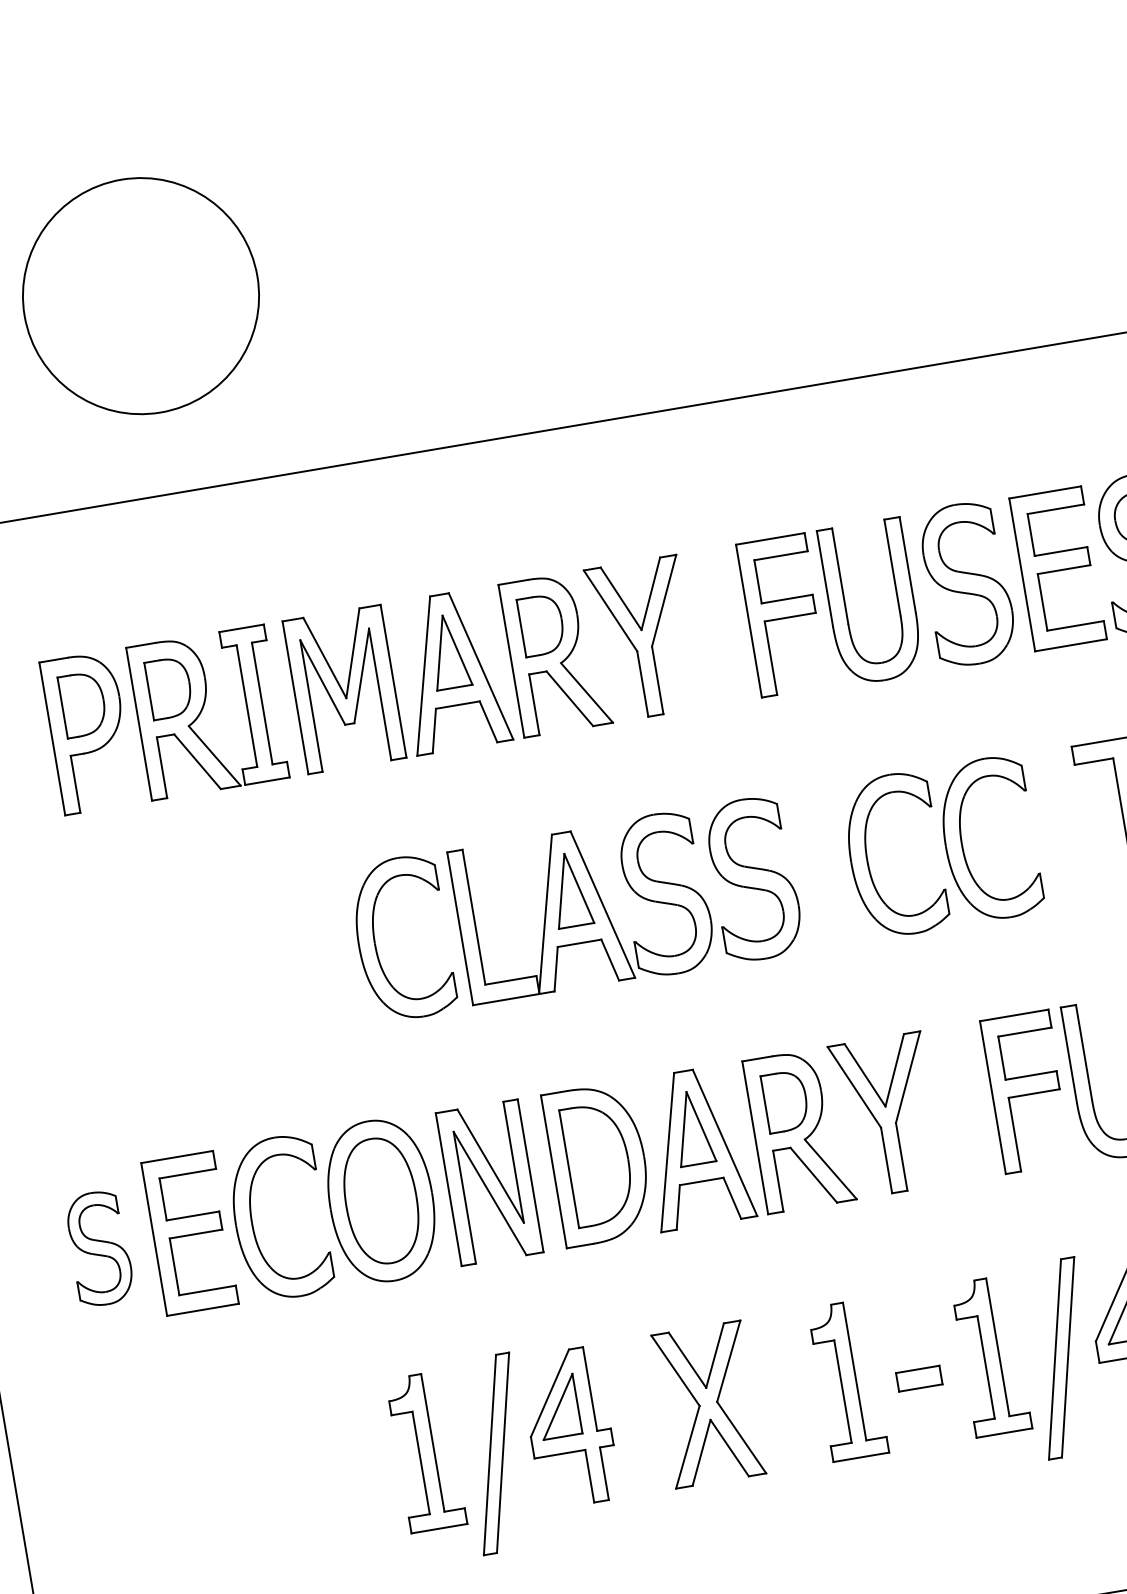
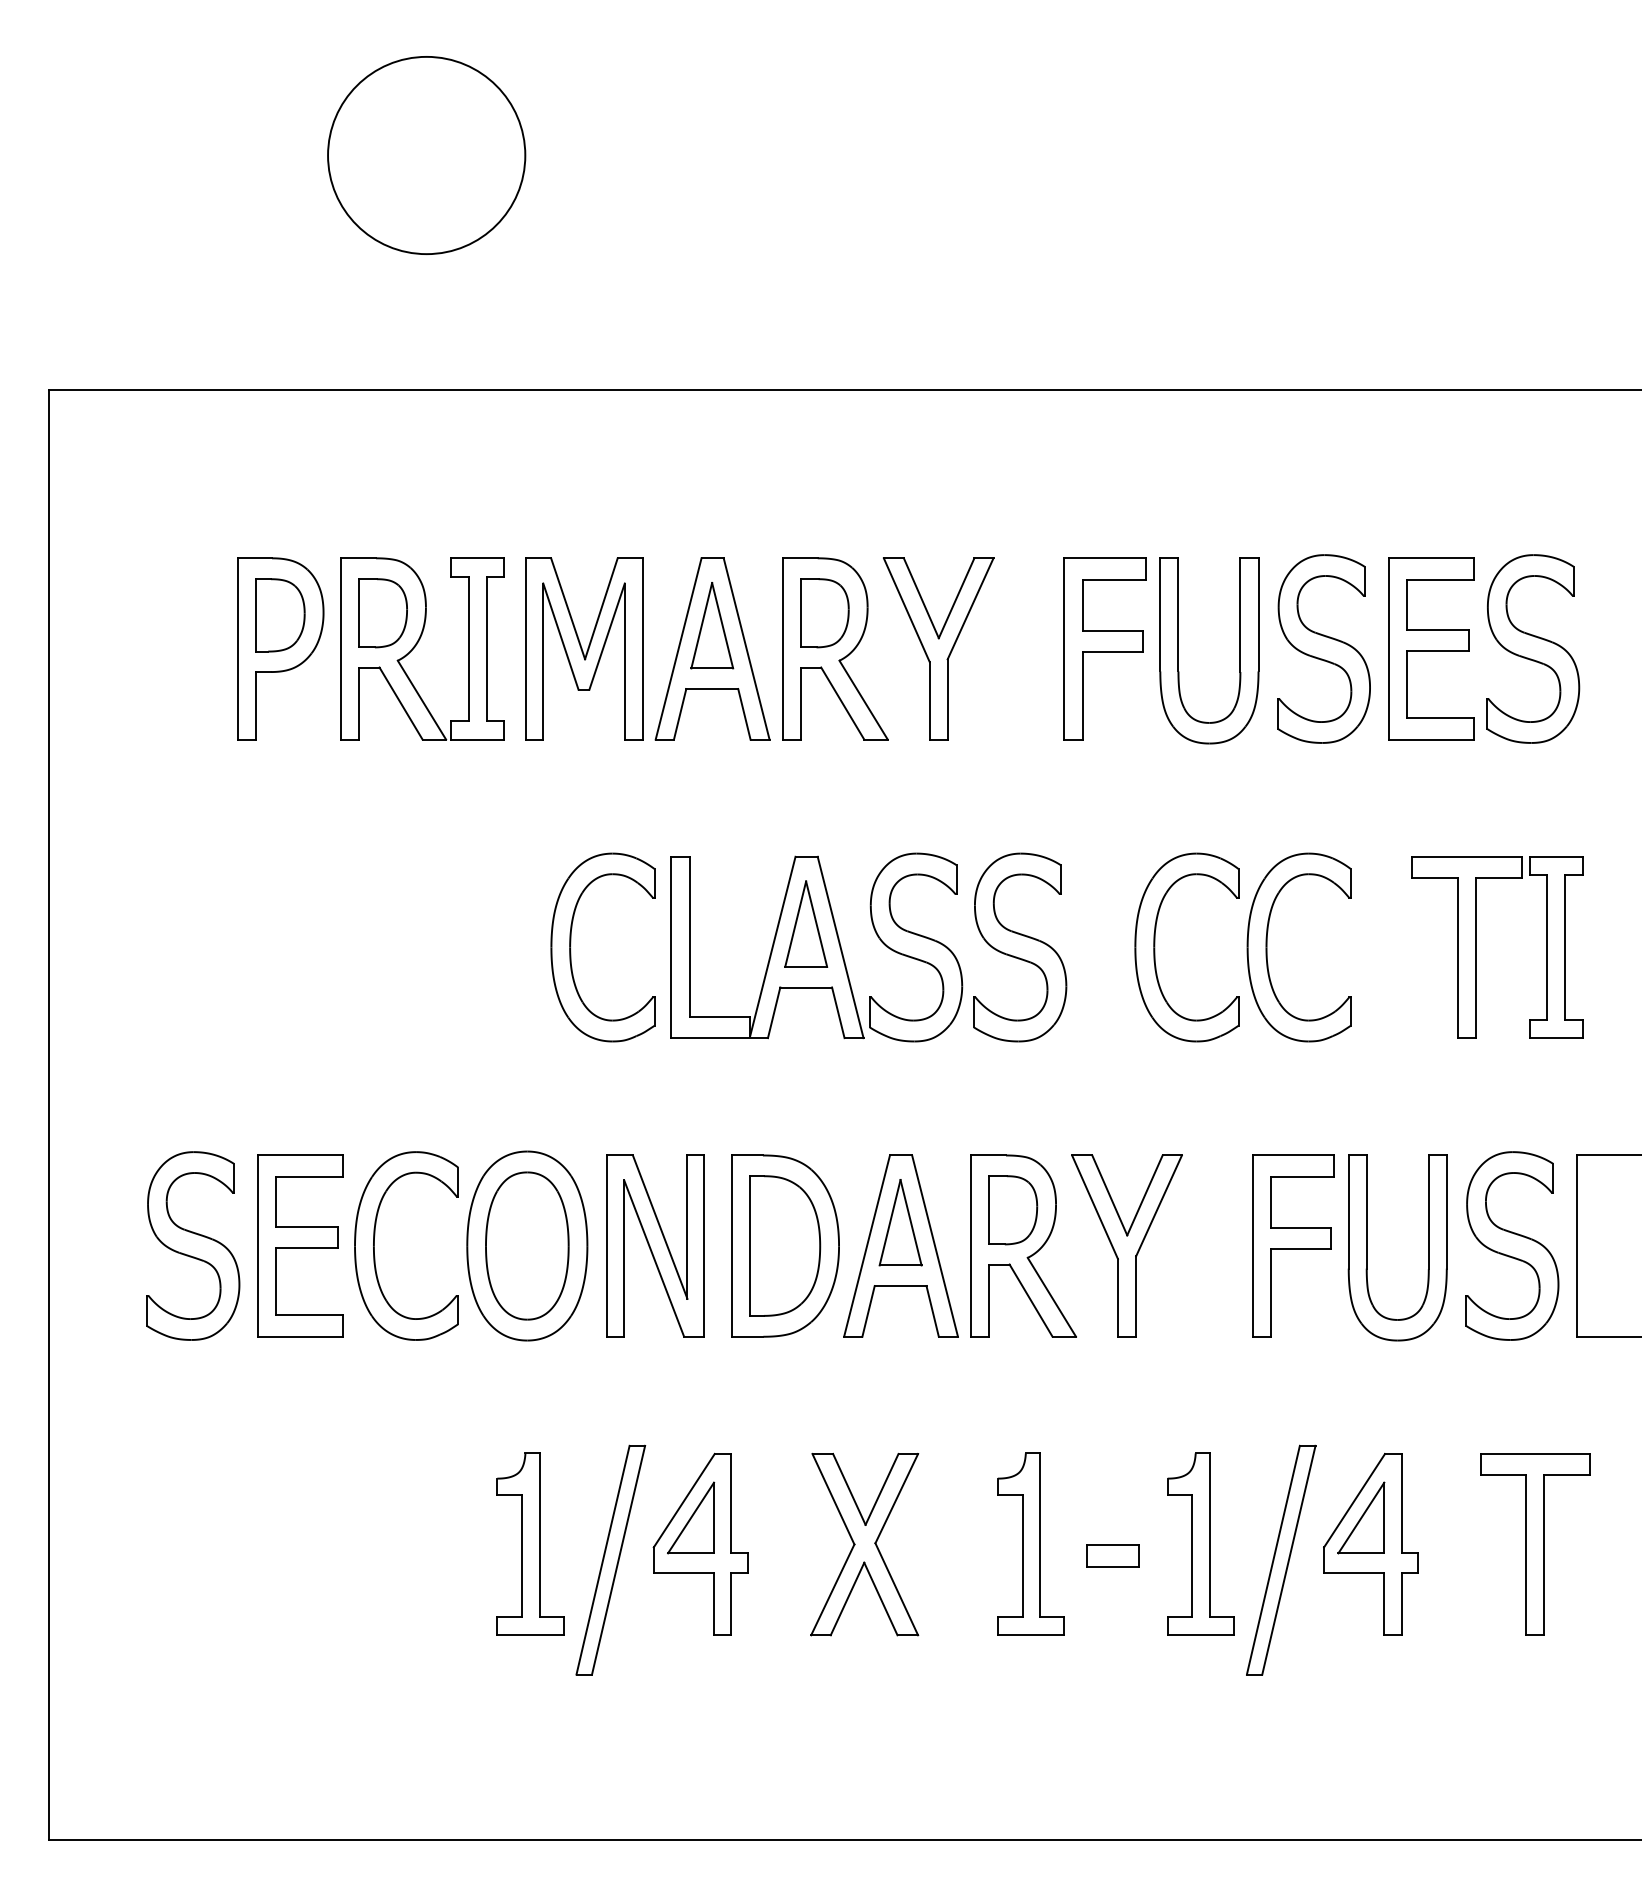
circle: (140, 296) -> (426, 155), size x0.71
part: (99, 1248) -> (193, 1245), size x1.43

